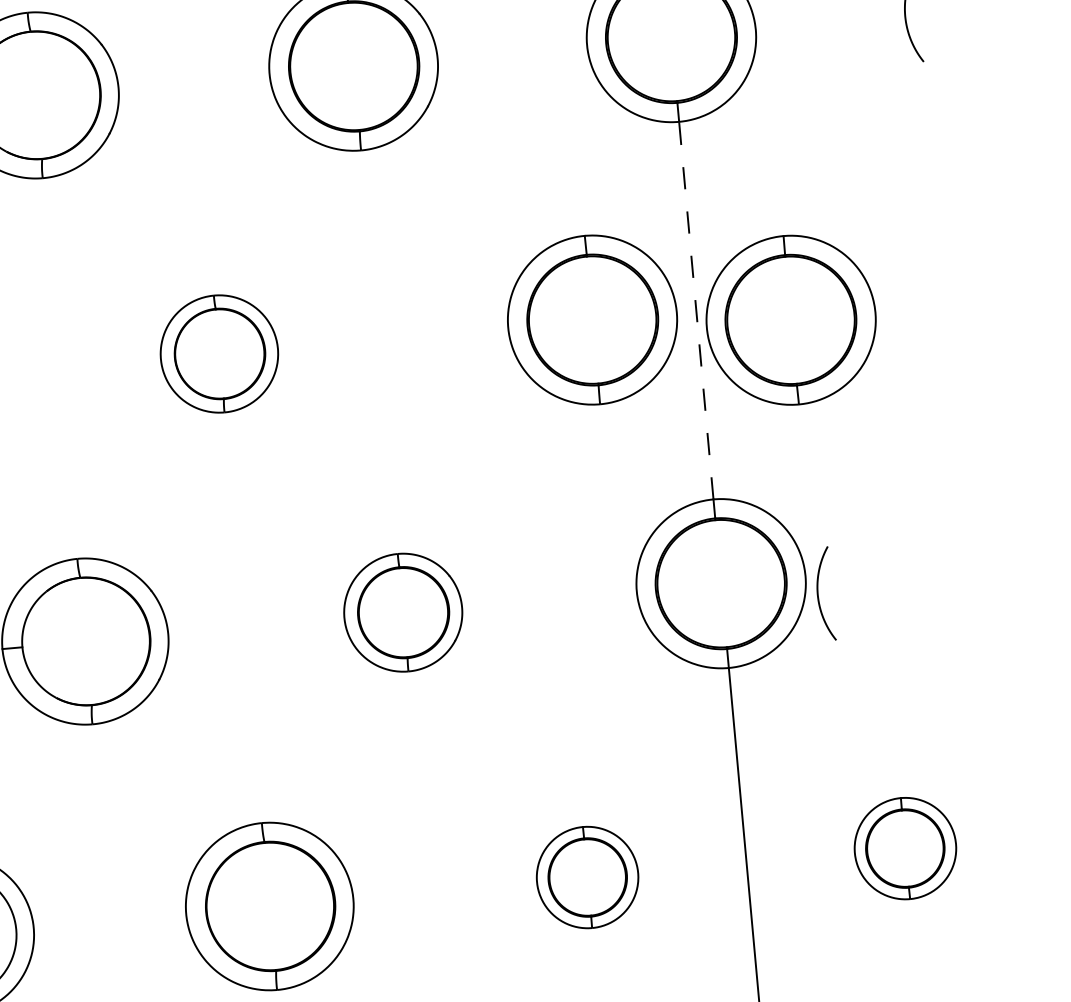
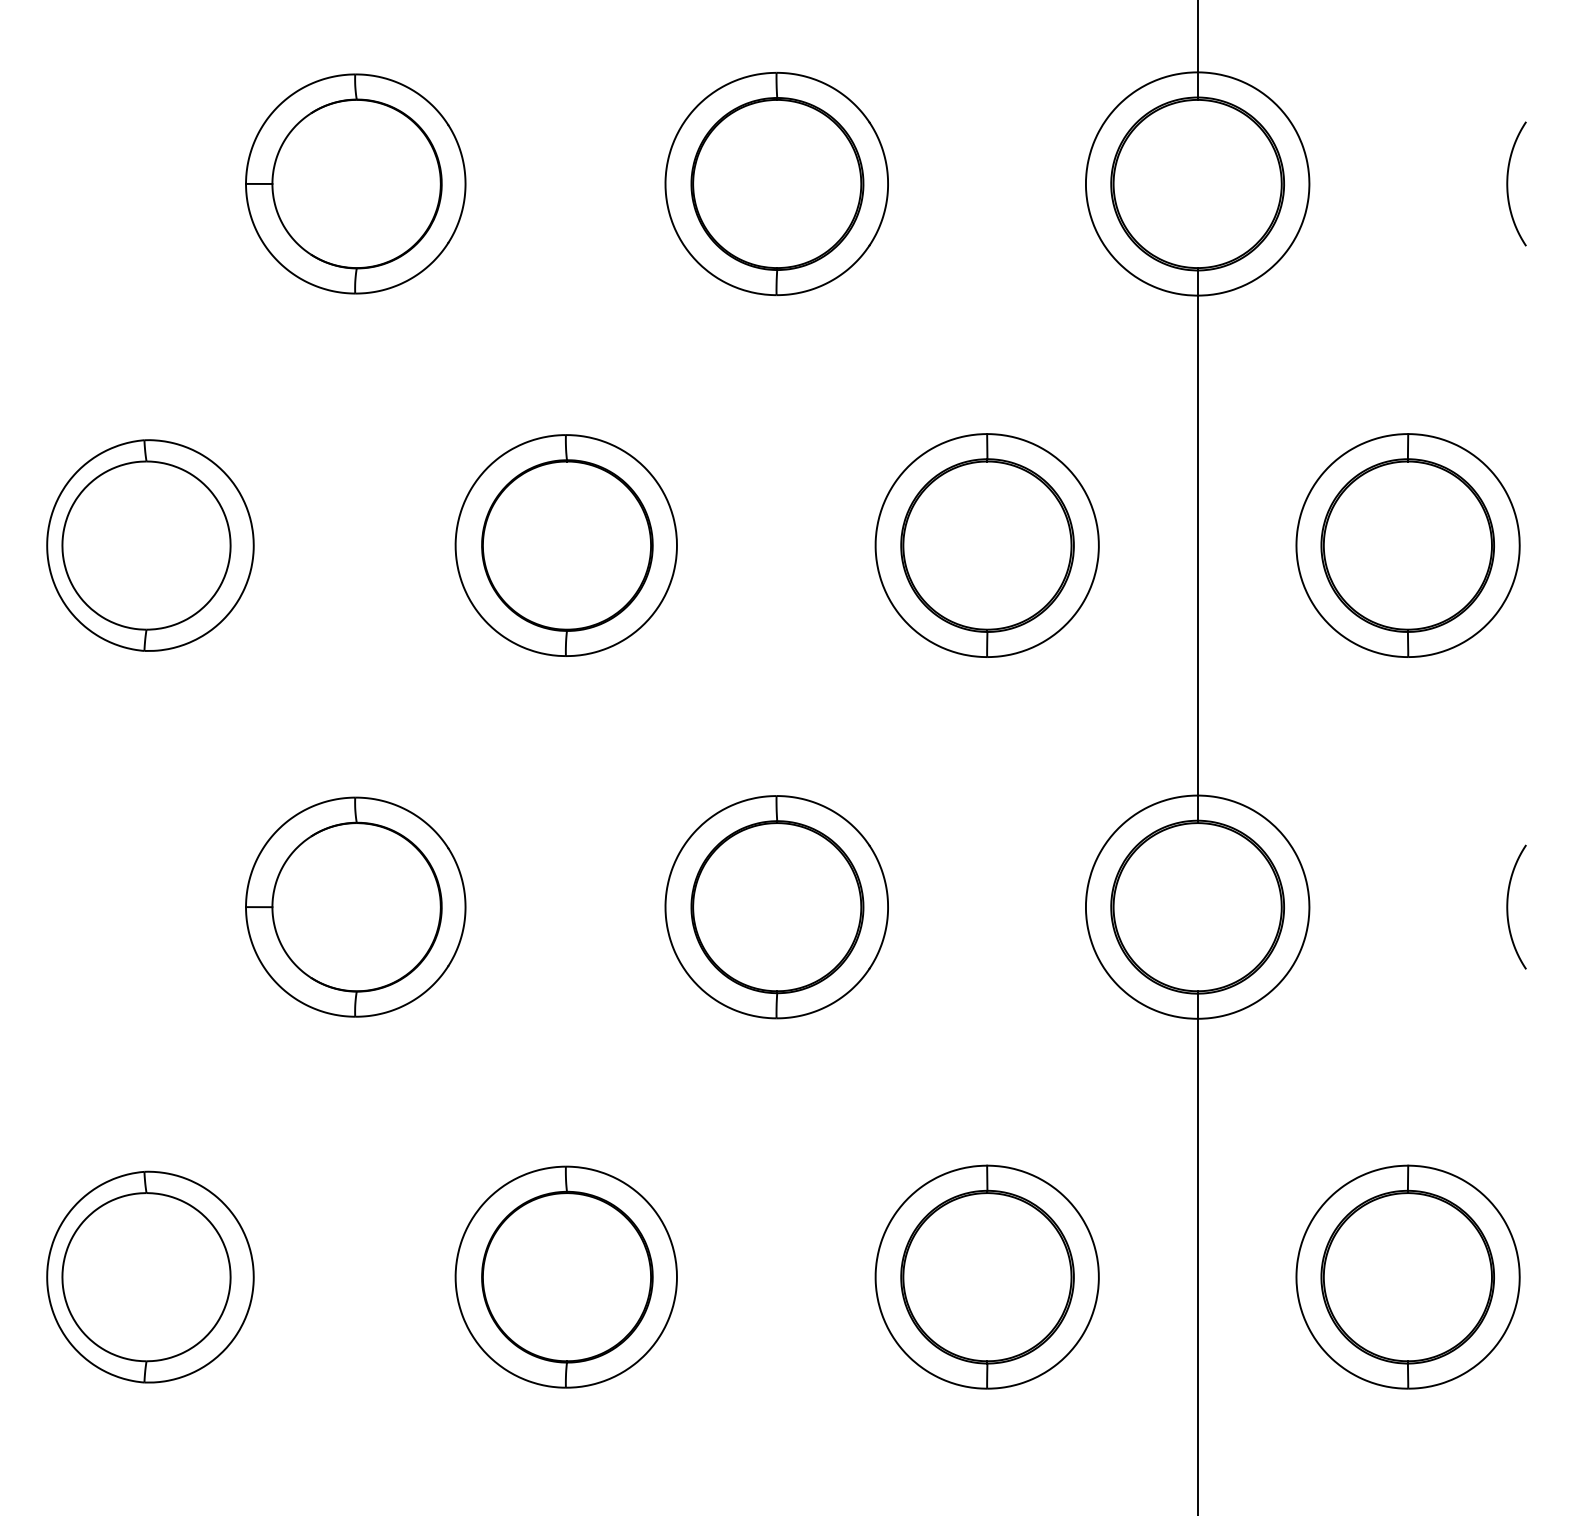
line: (696, 310) -> (1197, 545), dashed -> solid
part: (591, 320) -> (986, 545), moved
part: (790, 320) -> (1407, 545), moved
part: (218, 354) -> (565, 545), size x1.43
curve: (818, 594) -> (1508, 906), moved
part: (403, 612) -> (776, 907), size x1.43
part: (904, 848) -> (1407, 1276), size x1.67
part: (587, 877) -> (986, 1276), size x1.67

